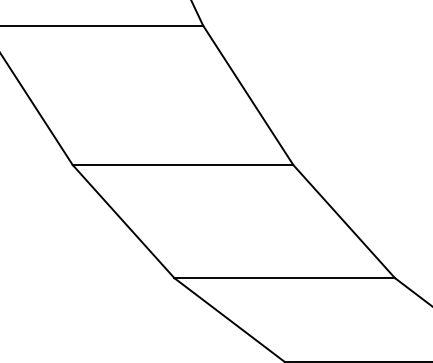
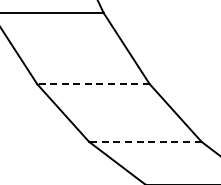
line: (181, 165) -> (92, 84), solid -> dashed
line: (283, 277) -> (144, 141), solid -> dashed

